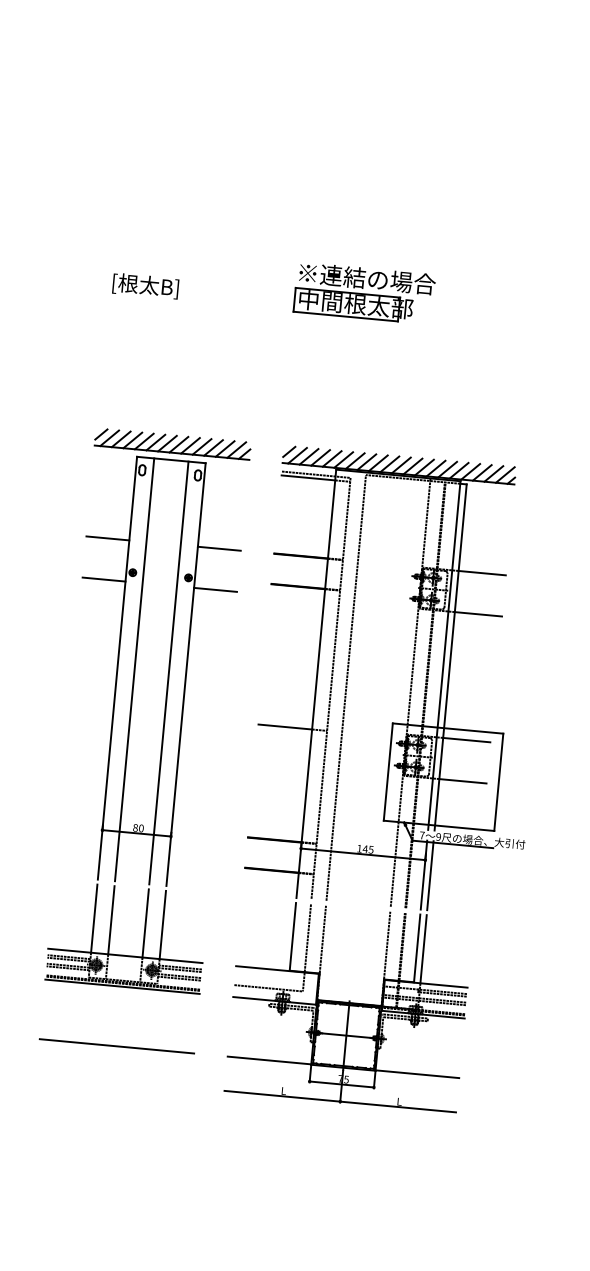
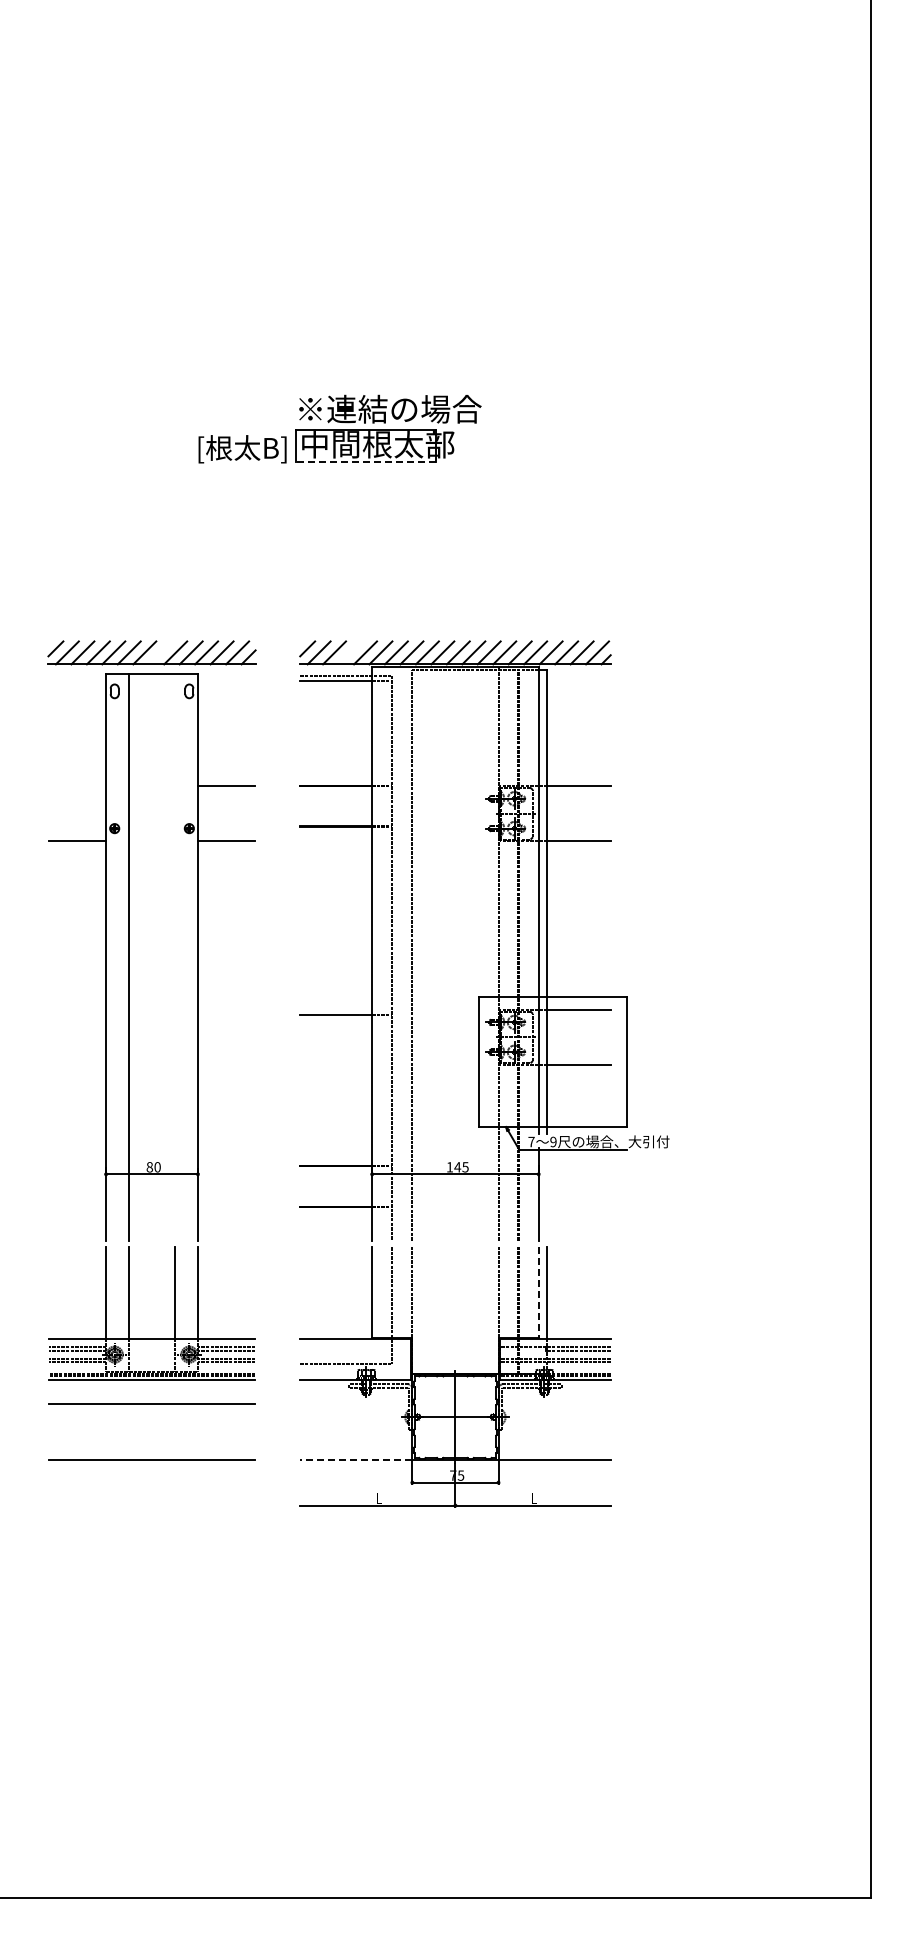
text: (145, 286) -> (242, 449), moved
line: (346, 316) -> (366, 462), solid -> dashed
line: (178, 444) -> (159, 652), removed
line: (320, 457) -> (349, 652), removed
line: (107, 538) -> (77, 786), removed
line: (169, 673) -> (175, 957), removed
line: (430, 875) -> (547, 1194), removed
line: (416, 949) -> (538, 1293), solid -> dashed
line: (120, 1004) -> (151, 1403), added
line: (269, 1060) -> (356, 1459), solid -> dashed

